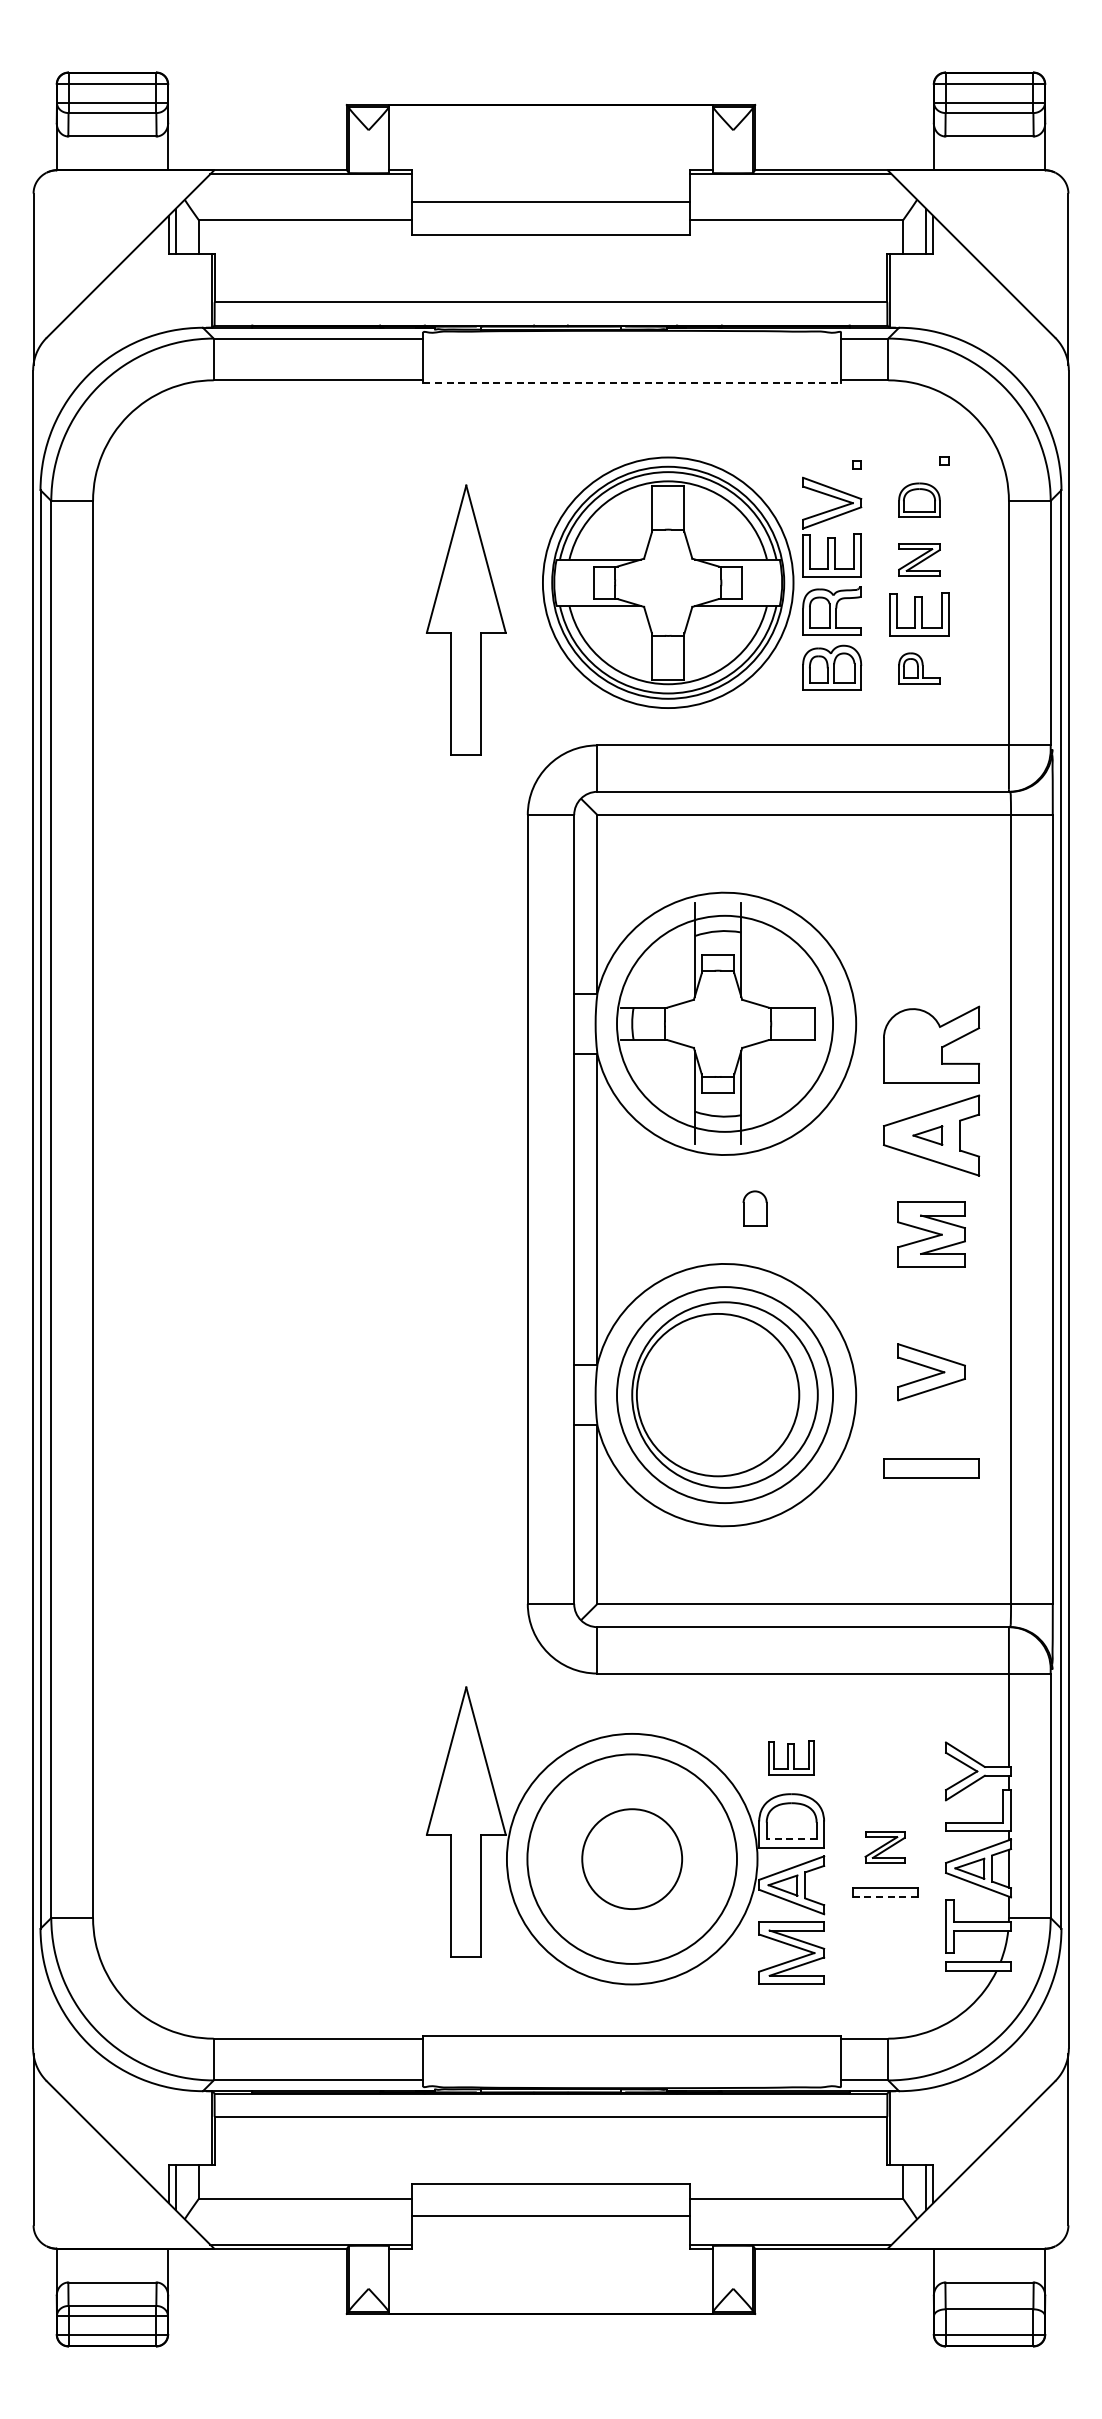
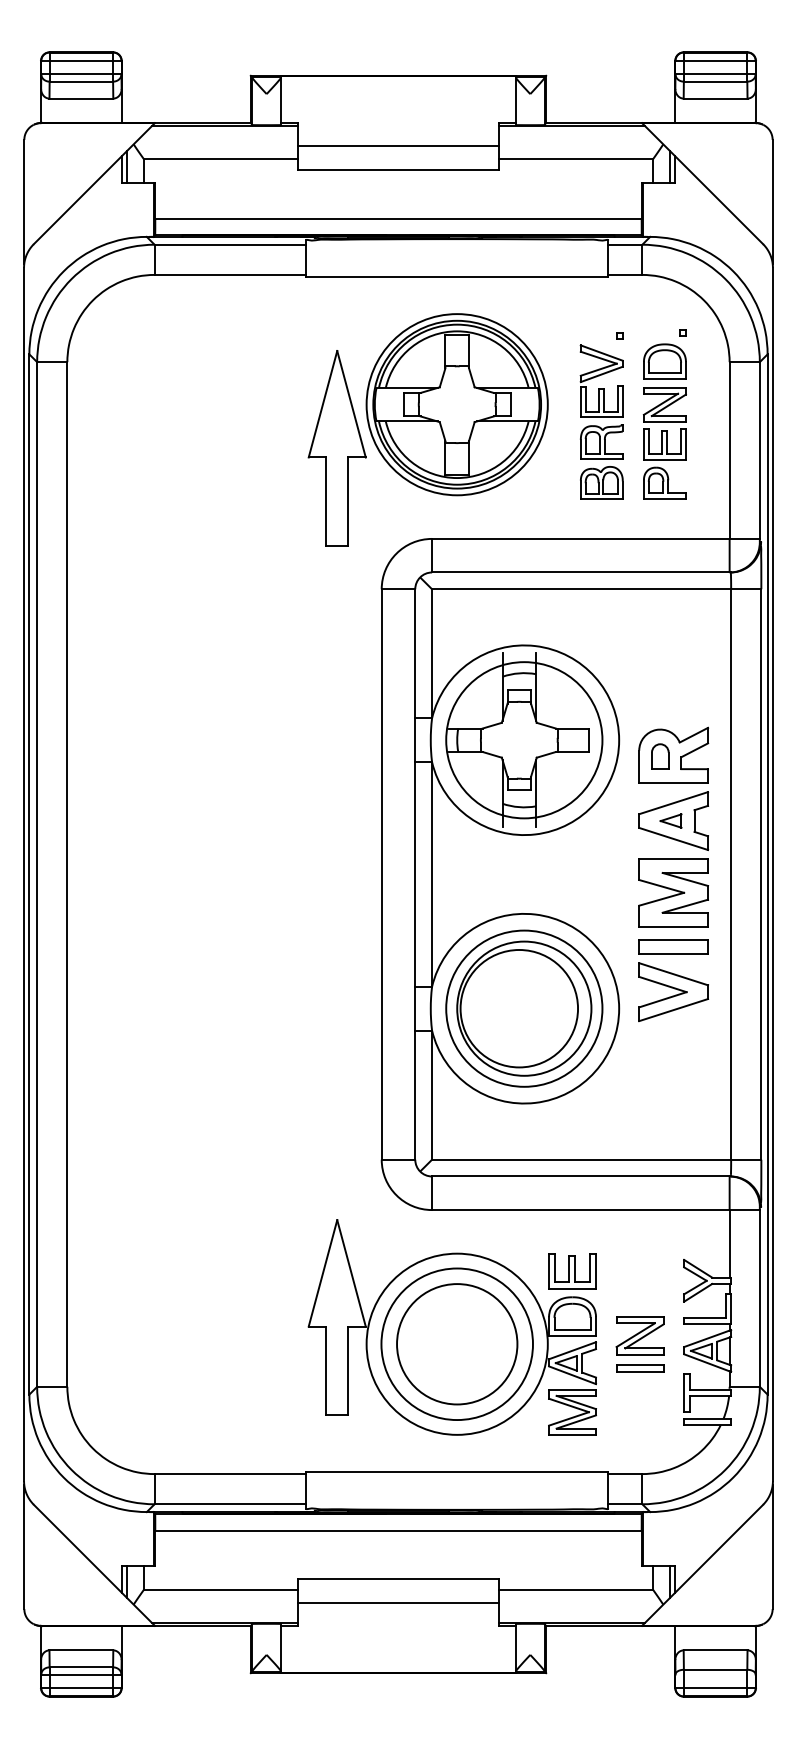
line: (632, 383) -> (457, 277), dashed -> solid
part: (919, 499) -> (664, 361), size x1.43
part: (919, 559) -> (664, 404), size x1.43
part: (668, 582) -> (457, 404), moved
part: (919, 668) -> (664, 483), size x1.43
part: (754, 1208) -> (659, 756), moved
part: (931, 1234) -> (673, 892), size x1.43
part: (931, 1372) -> (673, 992), size x1.43
part: (931, 1468) -> (673, 946), moved
part: (791, 1757) -> (572, 1270), size x1.43
line: (791, 1839) -> (572, 1330), dashed -> solid
part: (884, 1847) -> (639, 1335), size x1.67
circle: (631, 1858) -> (456, 1343), size x1.67
line: (885, 1897) -> (640, 1371), dashed -> solid

